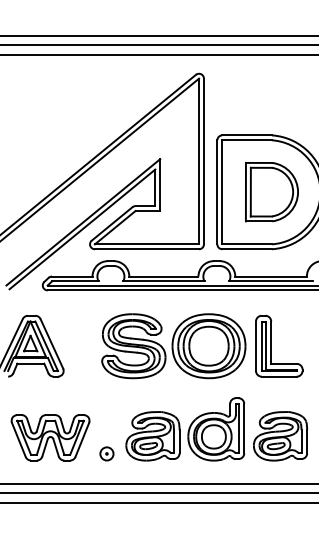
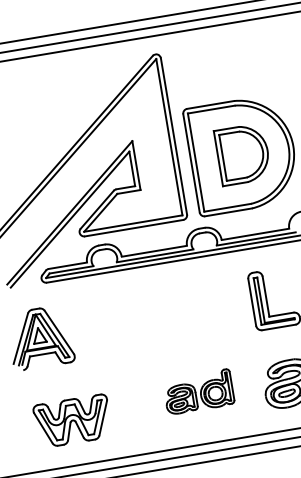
part: (173, 346) -> (174, 315), removed
part: (185, 429) -> (198, 392), size x0.6
part: (106, 453) -> (128, 427), removed

